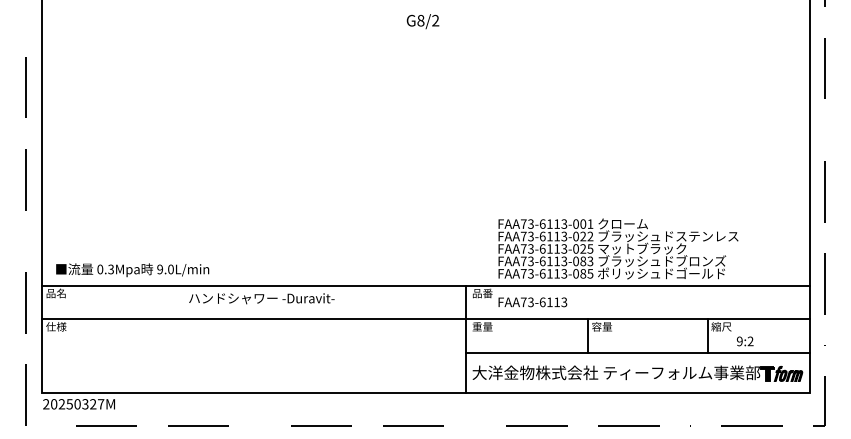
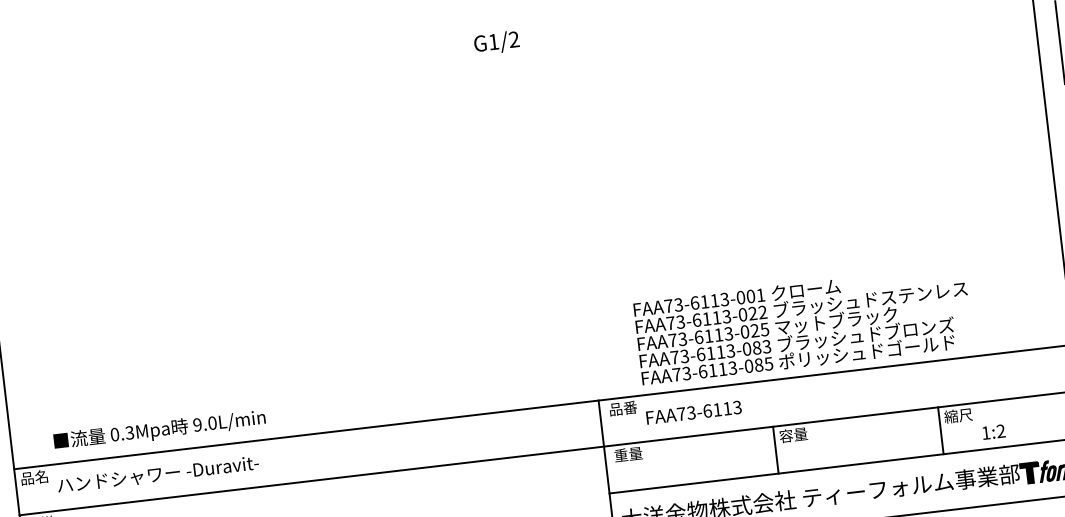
text: (420, 20) -> (493, 41), G8/2 -> G1/2
text: (132, 270) -> (159, 430), moved
text: (261, 298) -> (157, 474), moved
text: (739, 341) -> (985, 433), 9:2 -> 1:2

